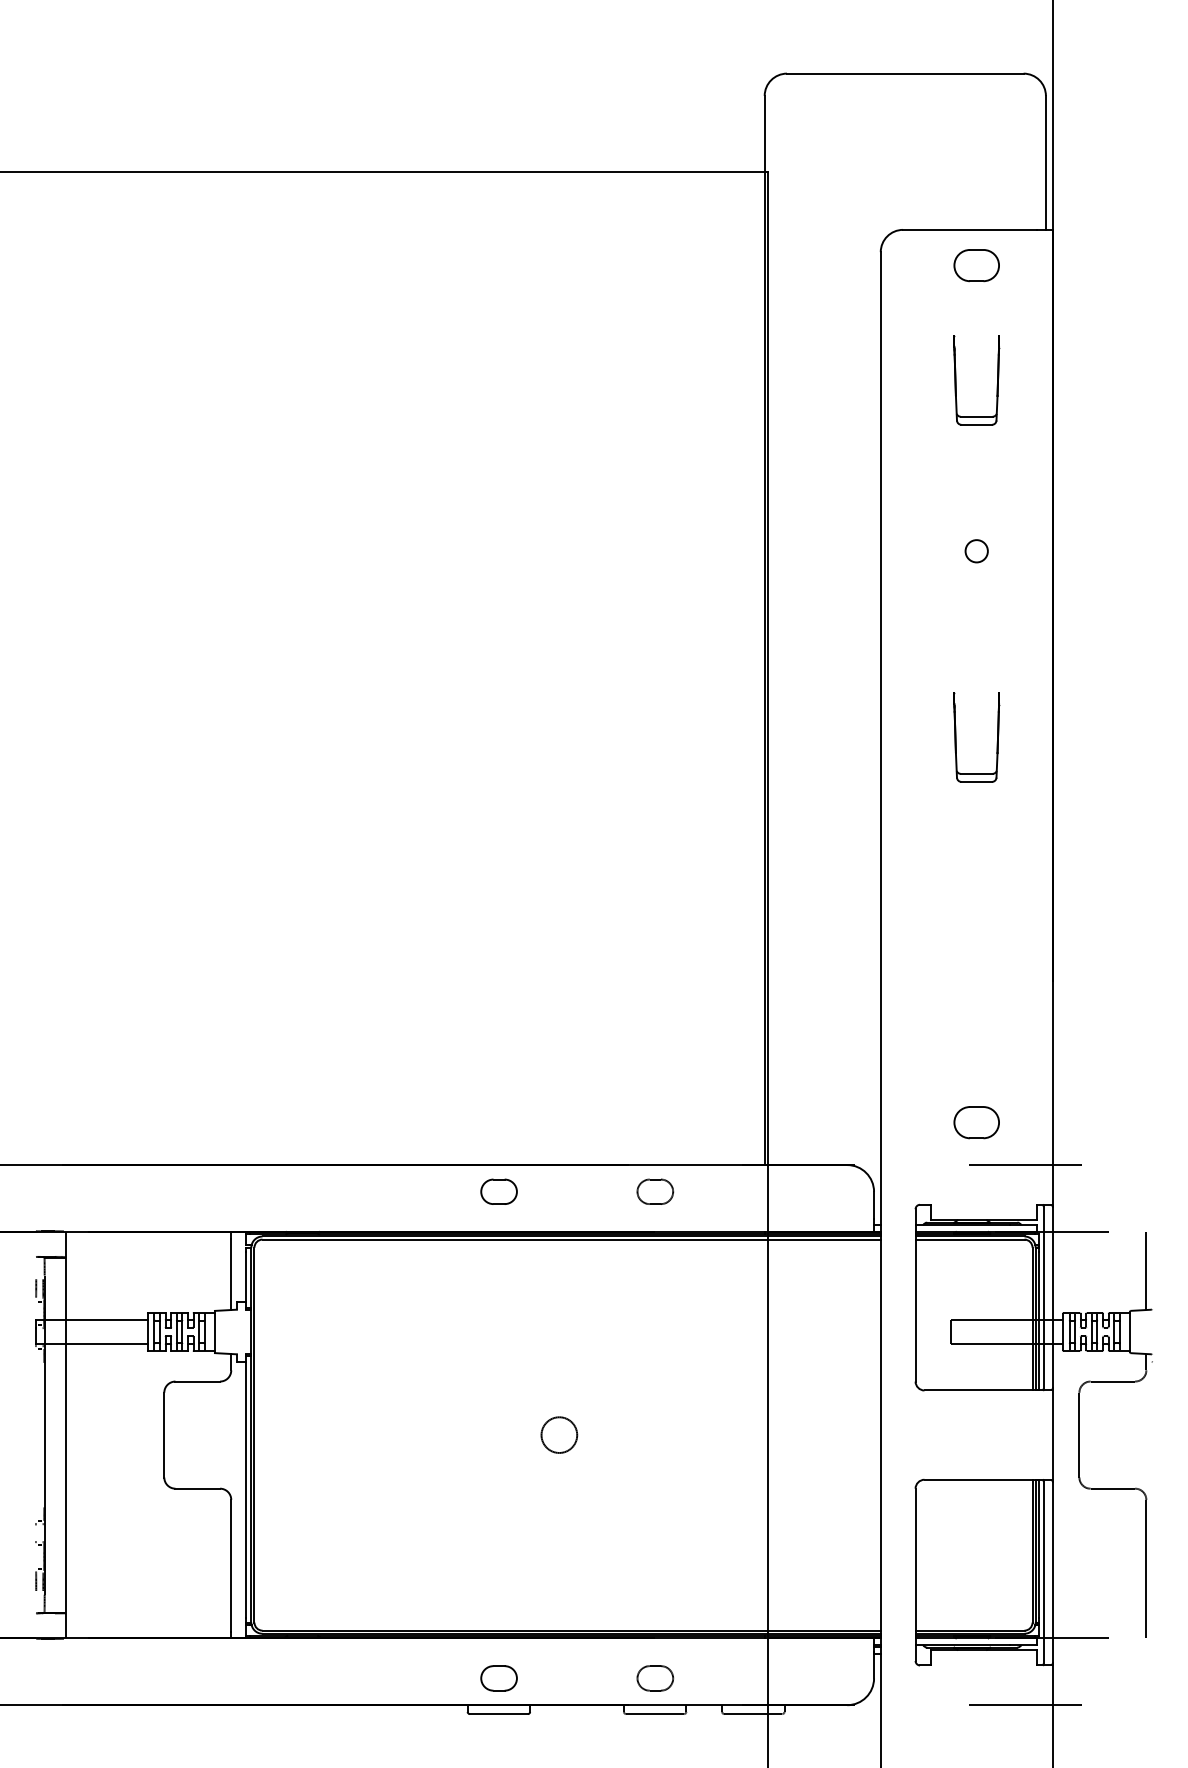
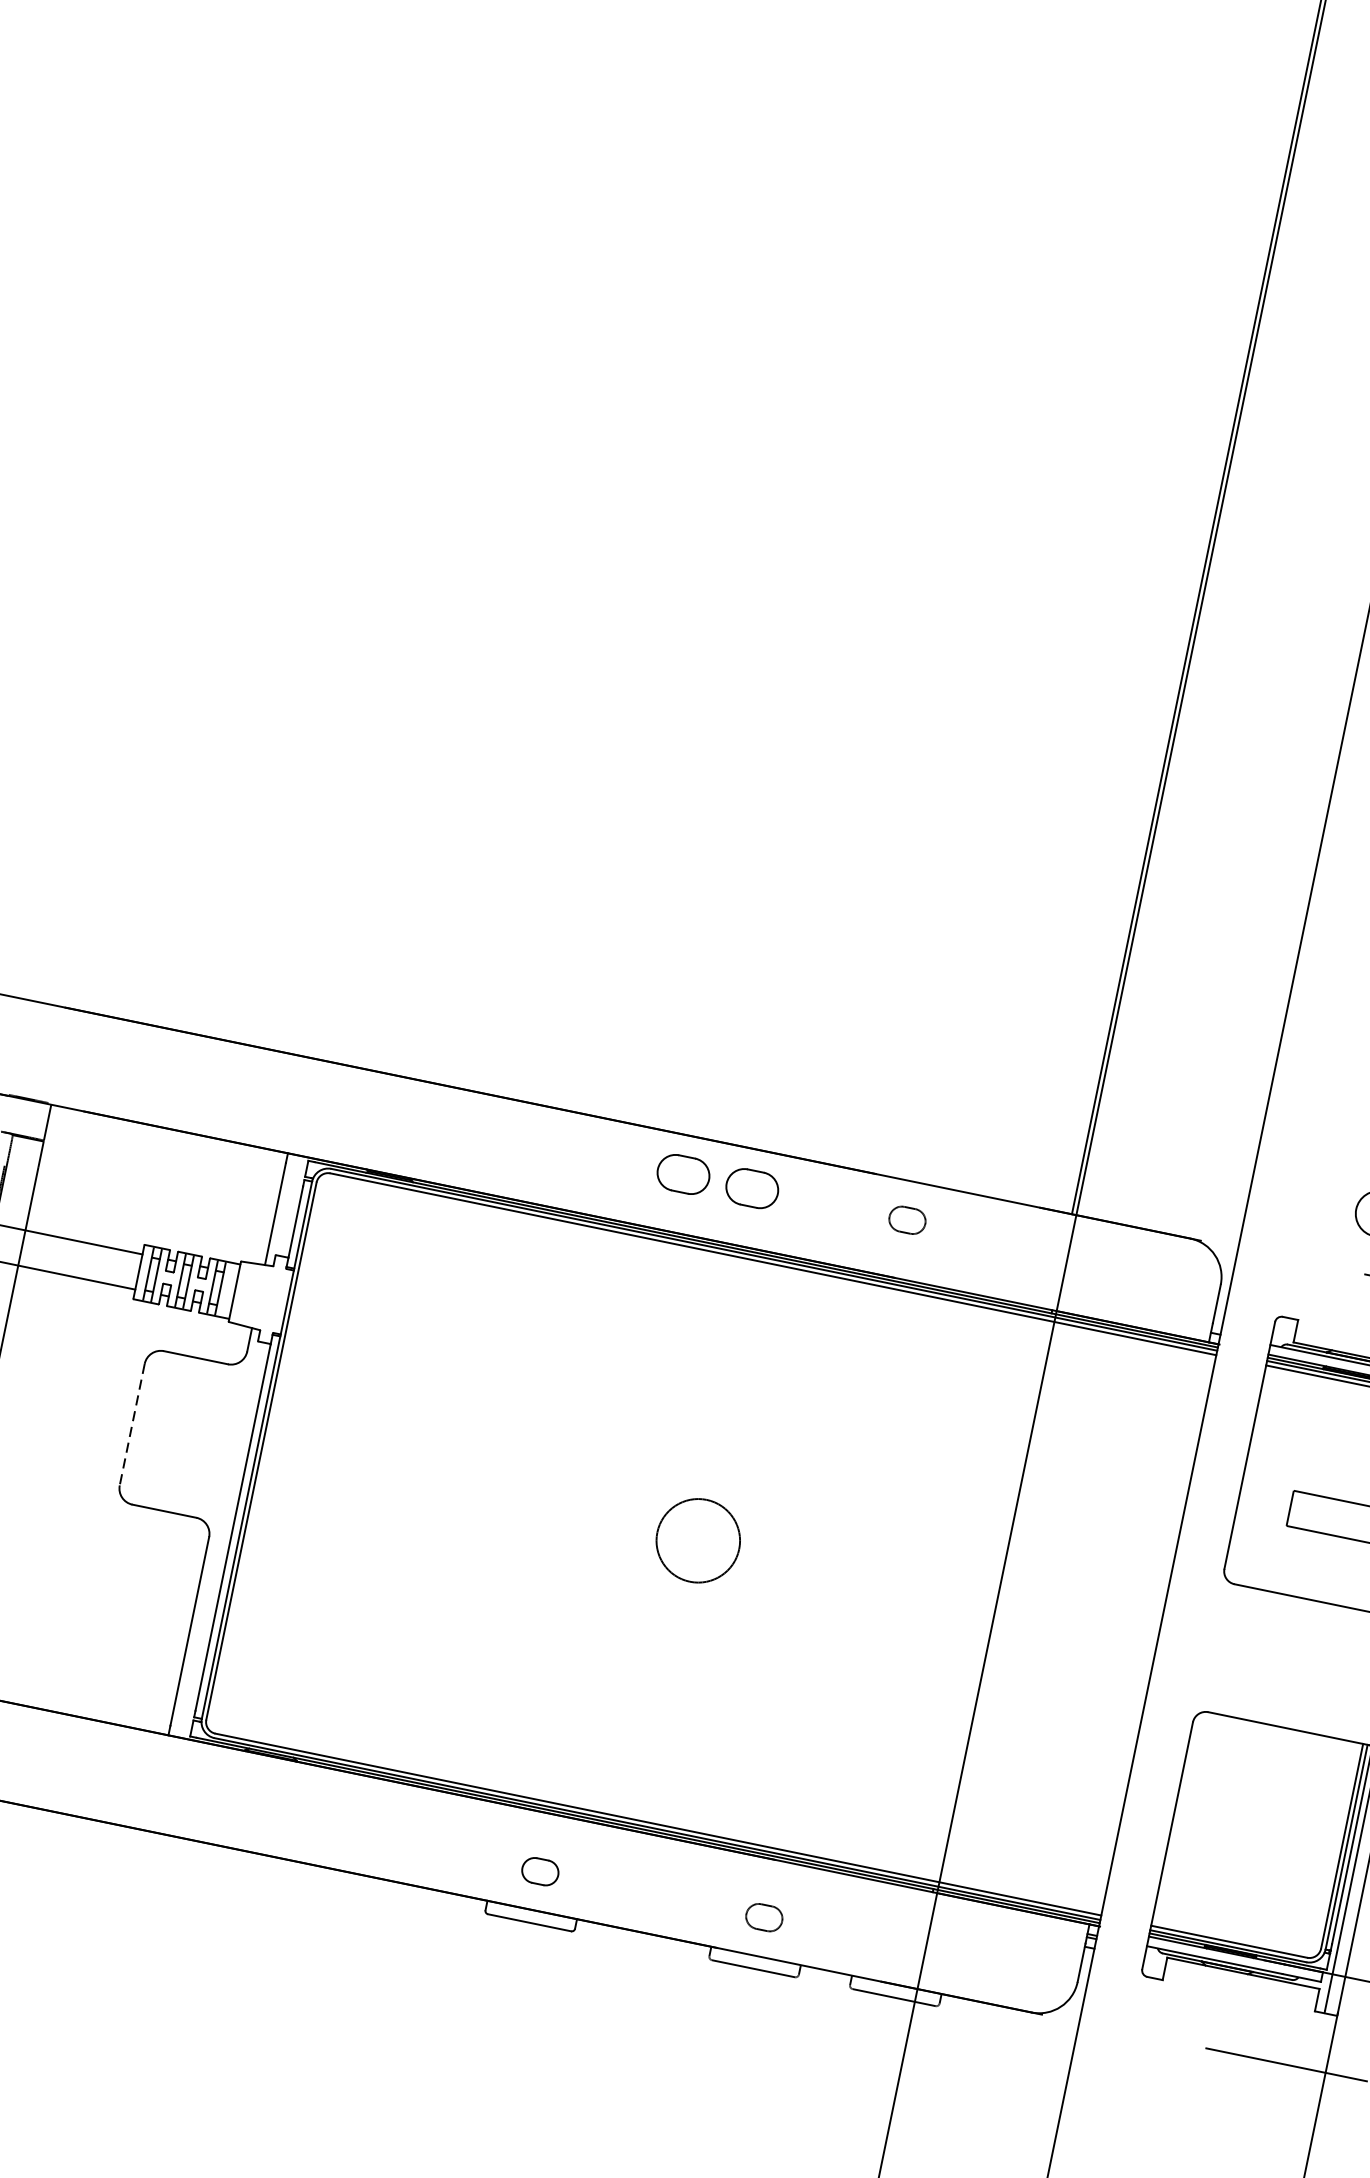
part: (546, 1191) -> (751, 1187), added
part: (655, 1191) -> (907, 1220), size x0.7
circle: (559, 1434) -> (698, 1539), size x1.6
line: (164, 1435) -> (132, 1425), solid -> dashed
part: (498, 1678) -> (539, 1871), size x0.7
part: (655, 1678) -> (764, 1917), size x0.7

